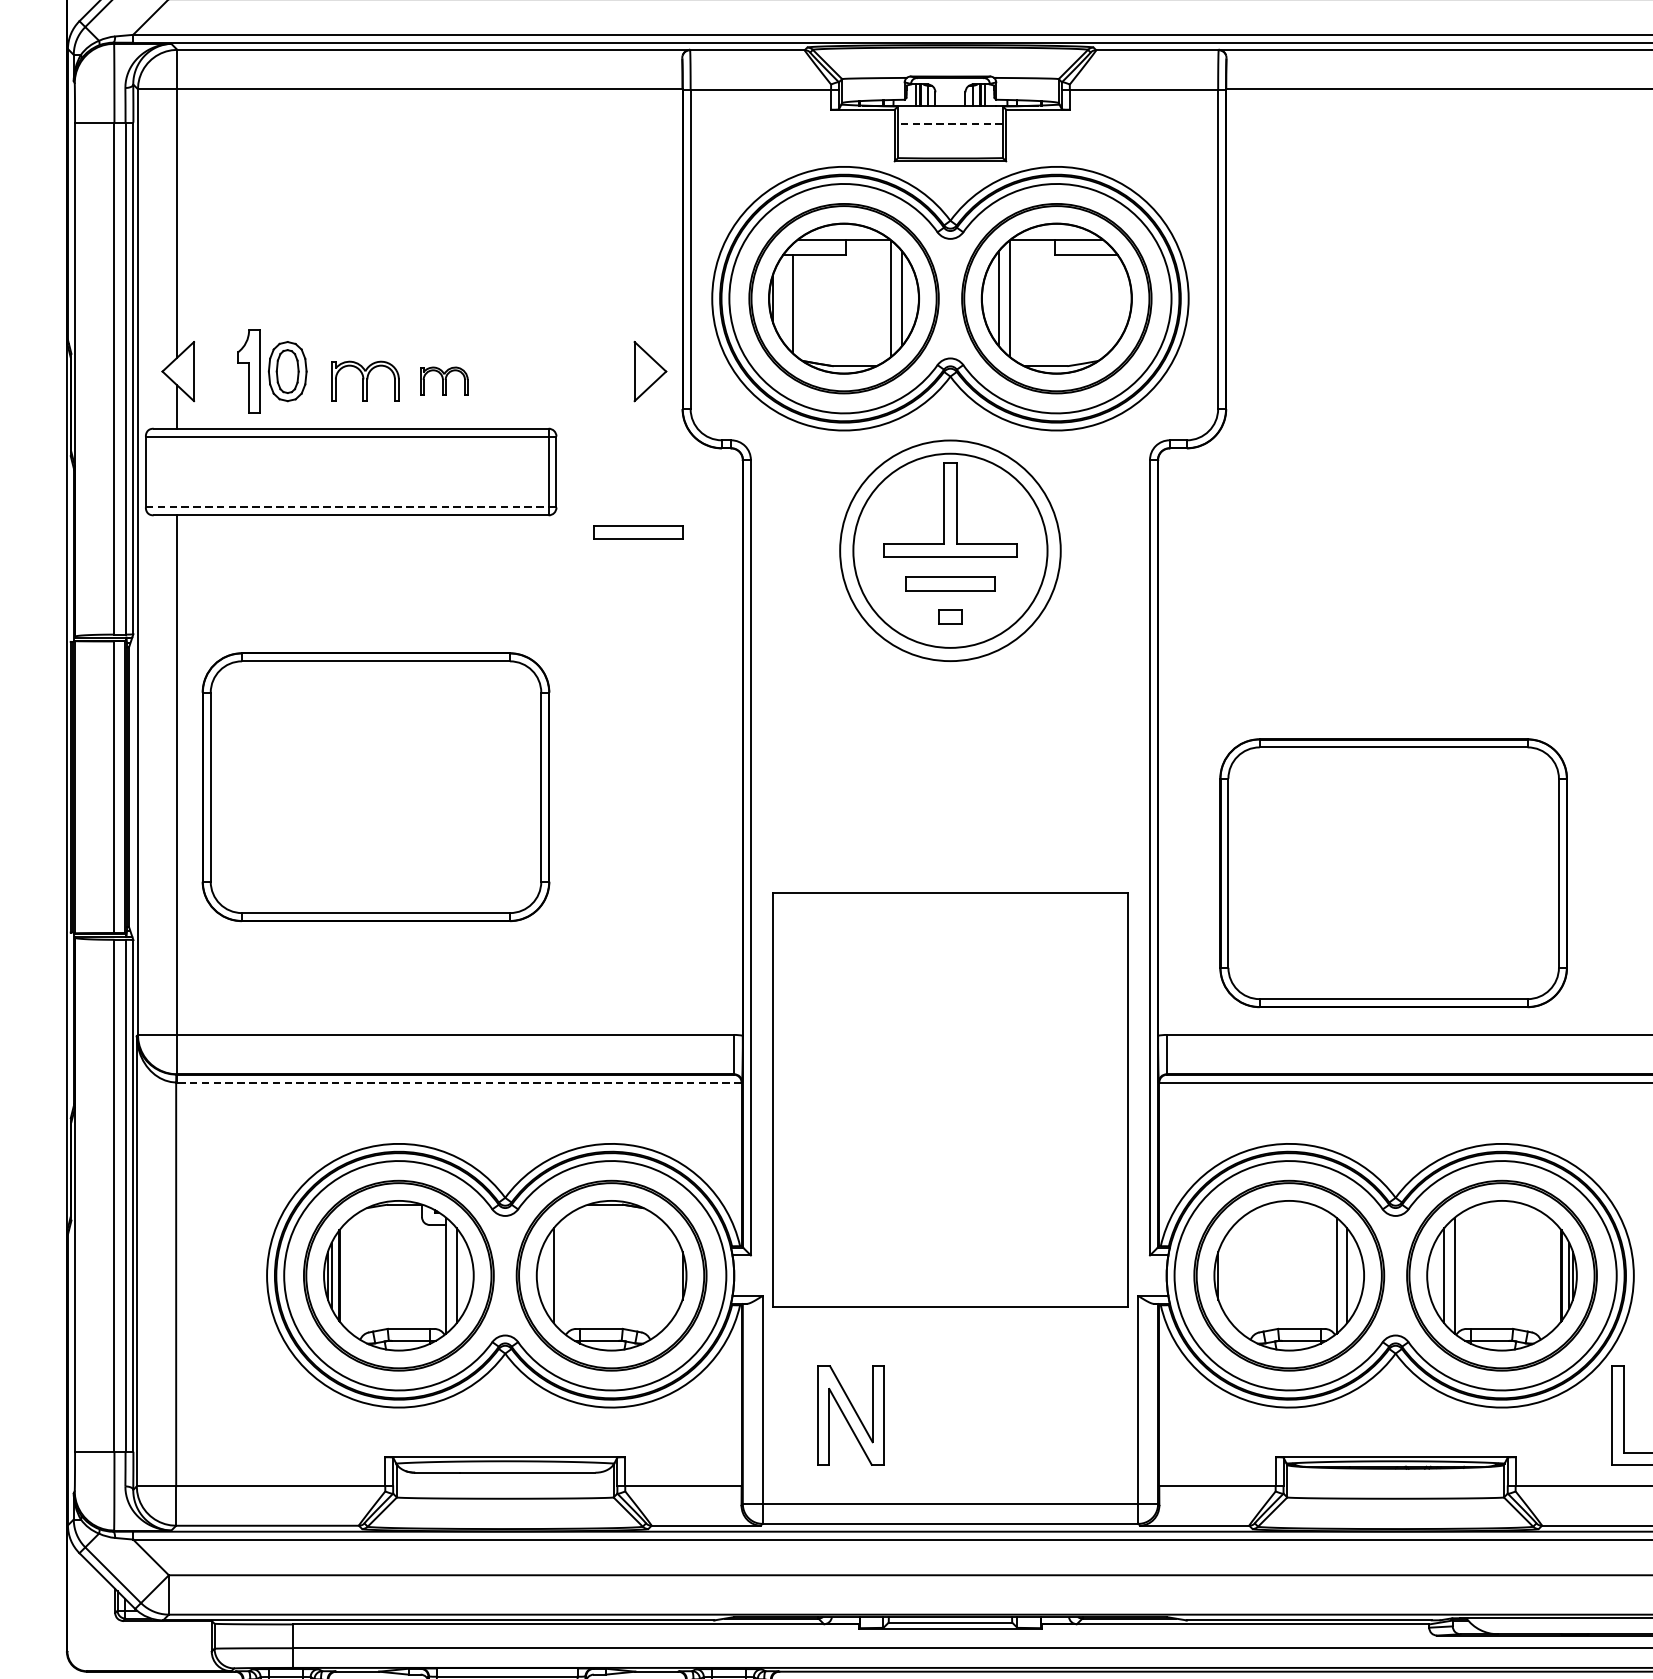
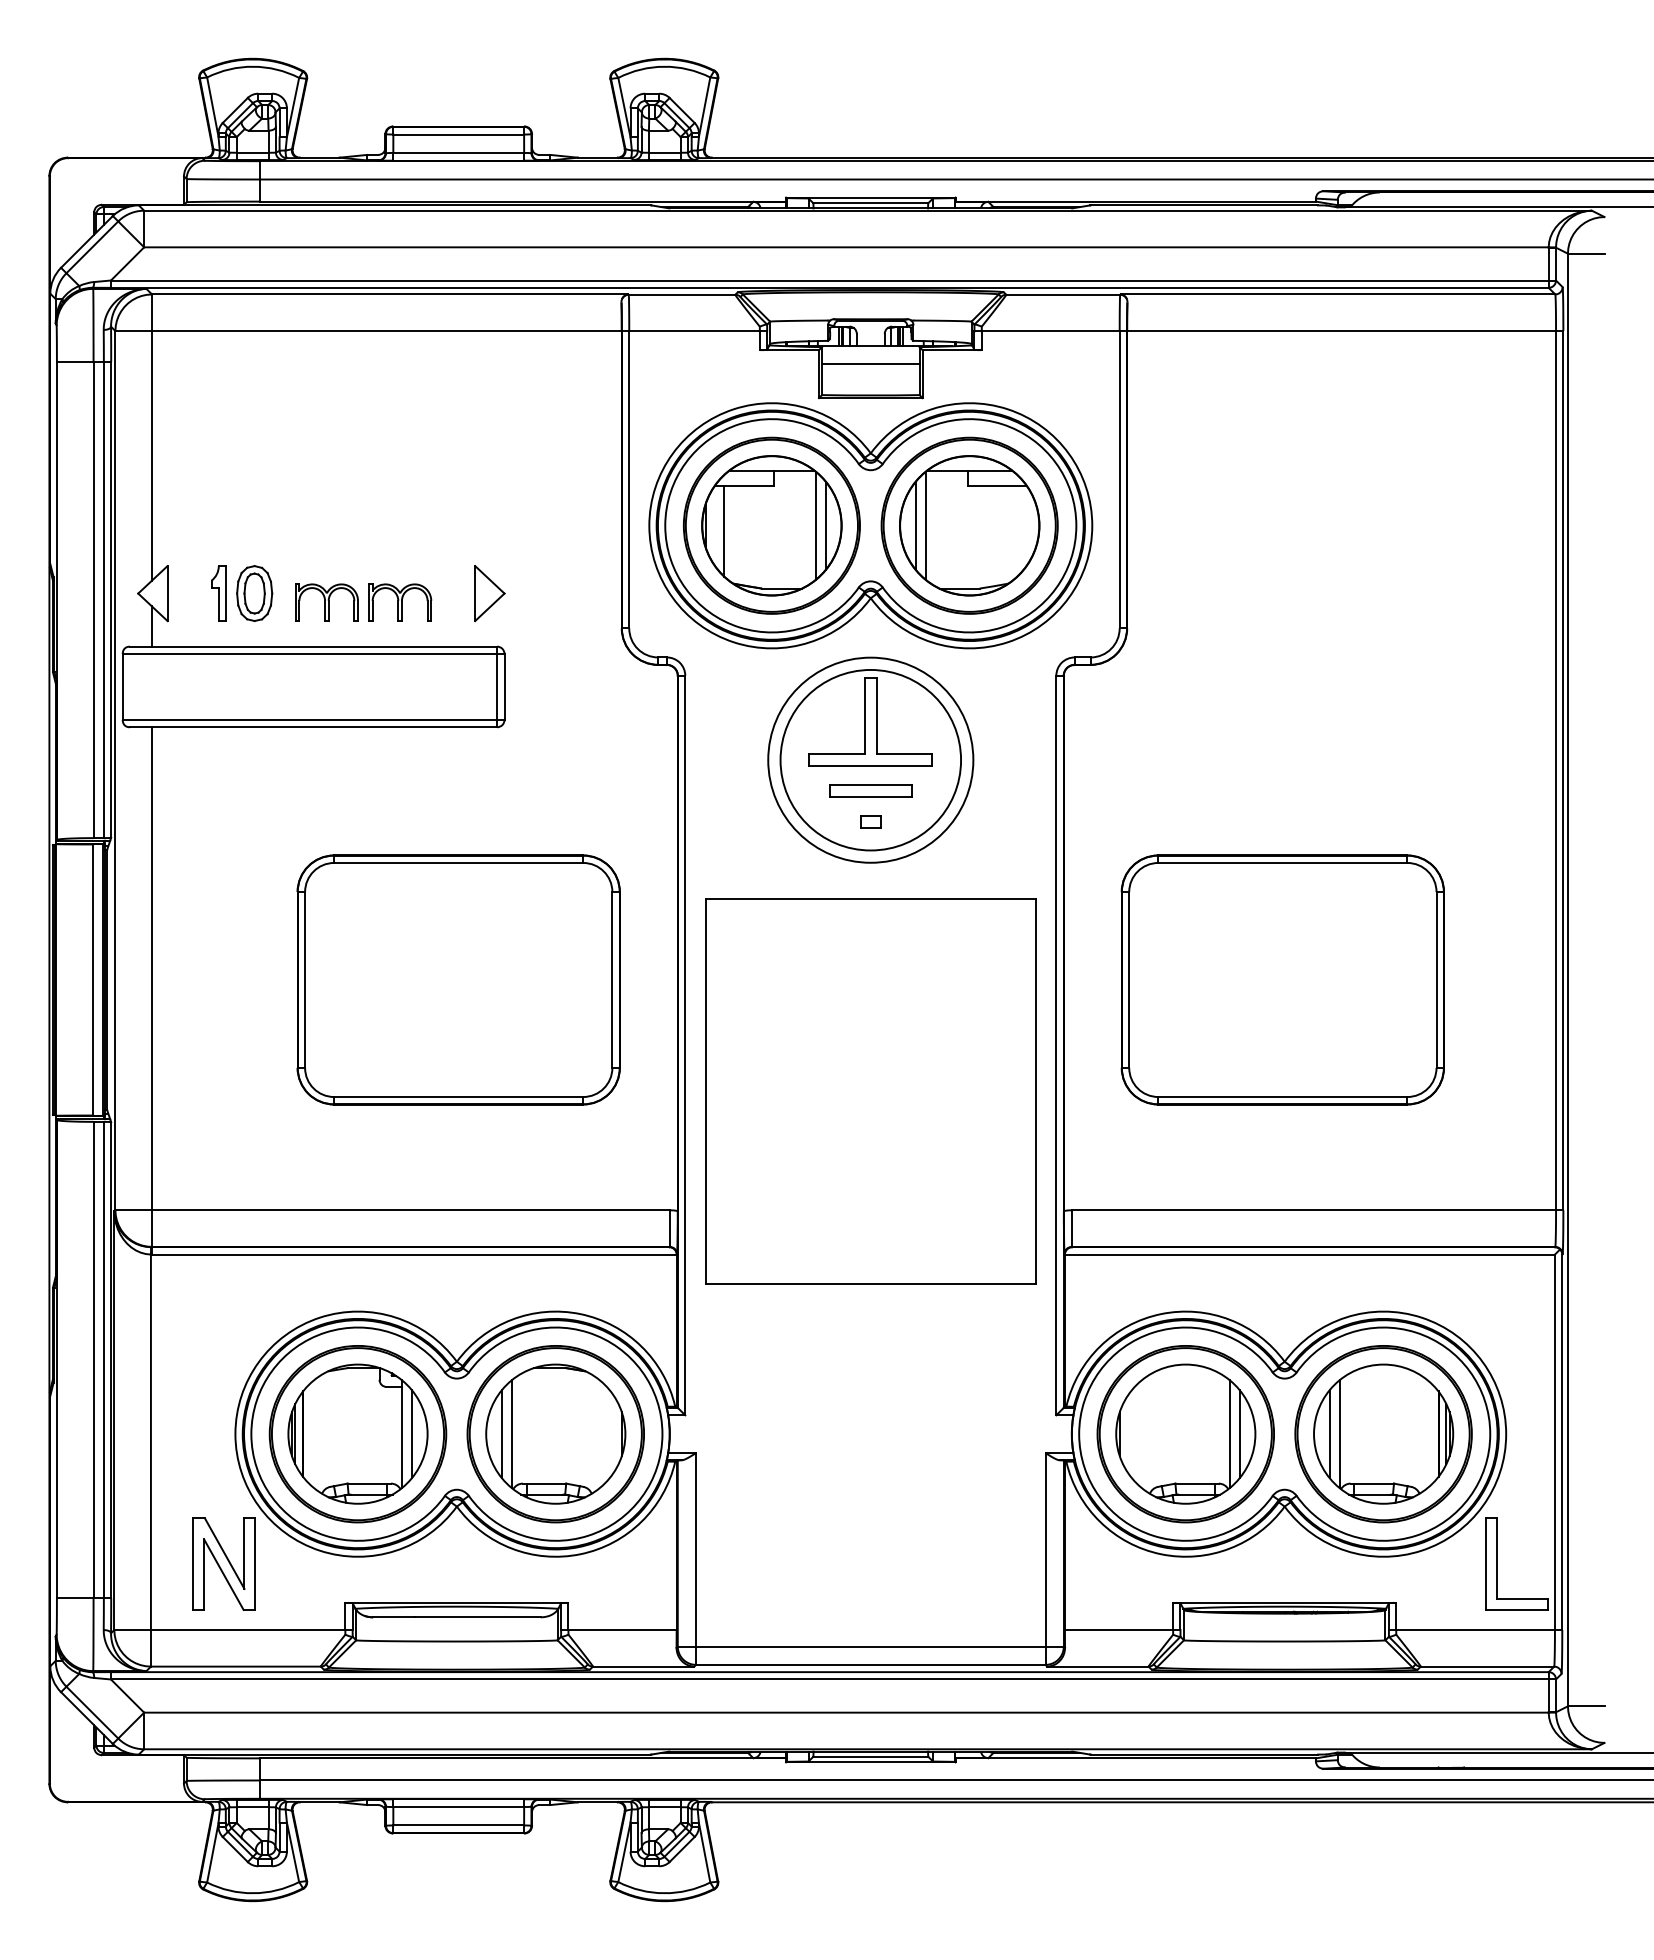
line: (950, 124) -> (870, 363), dashed -> solid
part: (248, 371) -> (218, 593), size x0.71
part: (650, 371) -> (489, 593), moved
part: (444, 381) -> (400, 602), size x1.43
line: (347, 507) -> (310, 719), dashed -> solid
part: (638, 531) -> (580, 742), removed
part: (375, 786) -> (458, 979), moved
part: (1393, 872) -> (1282, 979), moved
line: (458, 1082) -> (413, 1254), dashed -> solid
part: (950, 1099) -> (870, 1091), moved
line: (563, 1276) -> (511, 1434), added
part: (850, 1414) -> (223, 1563), moved

